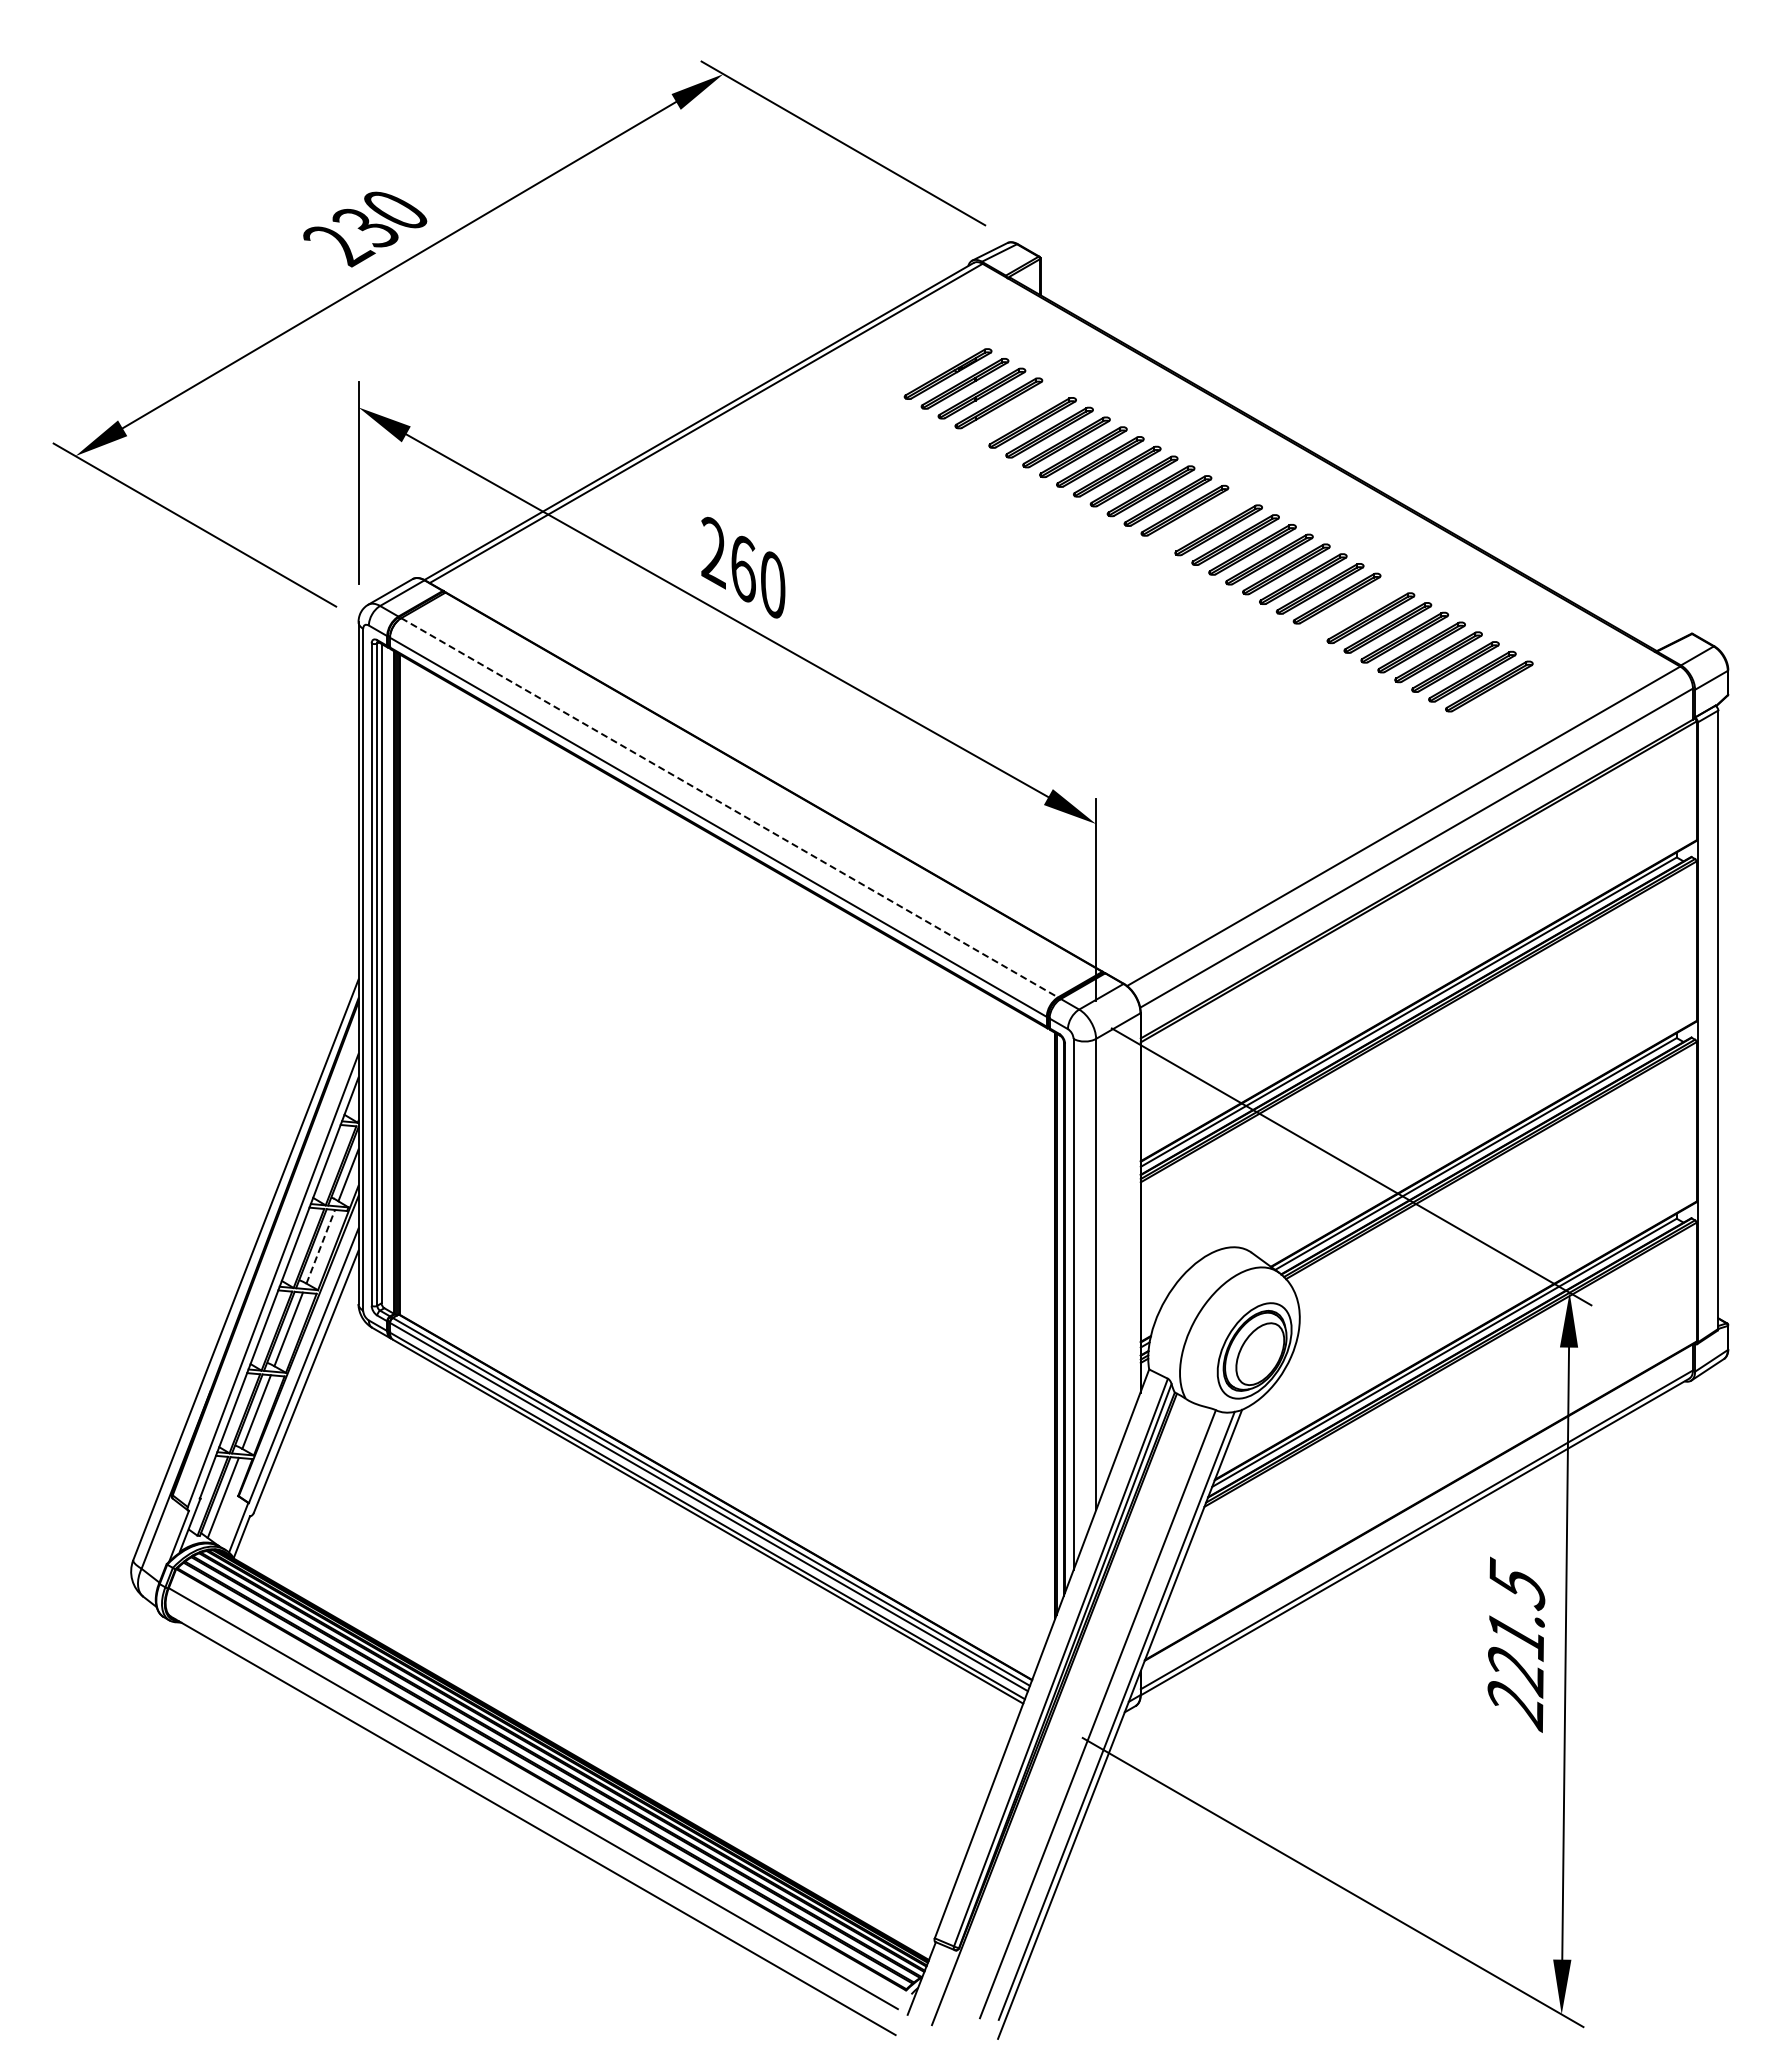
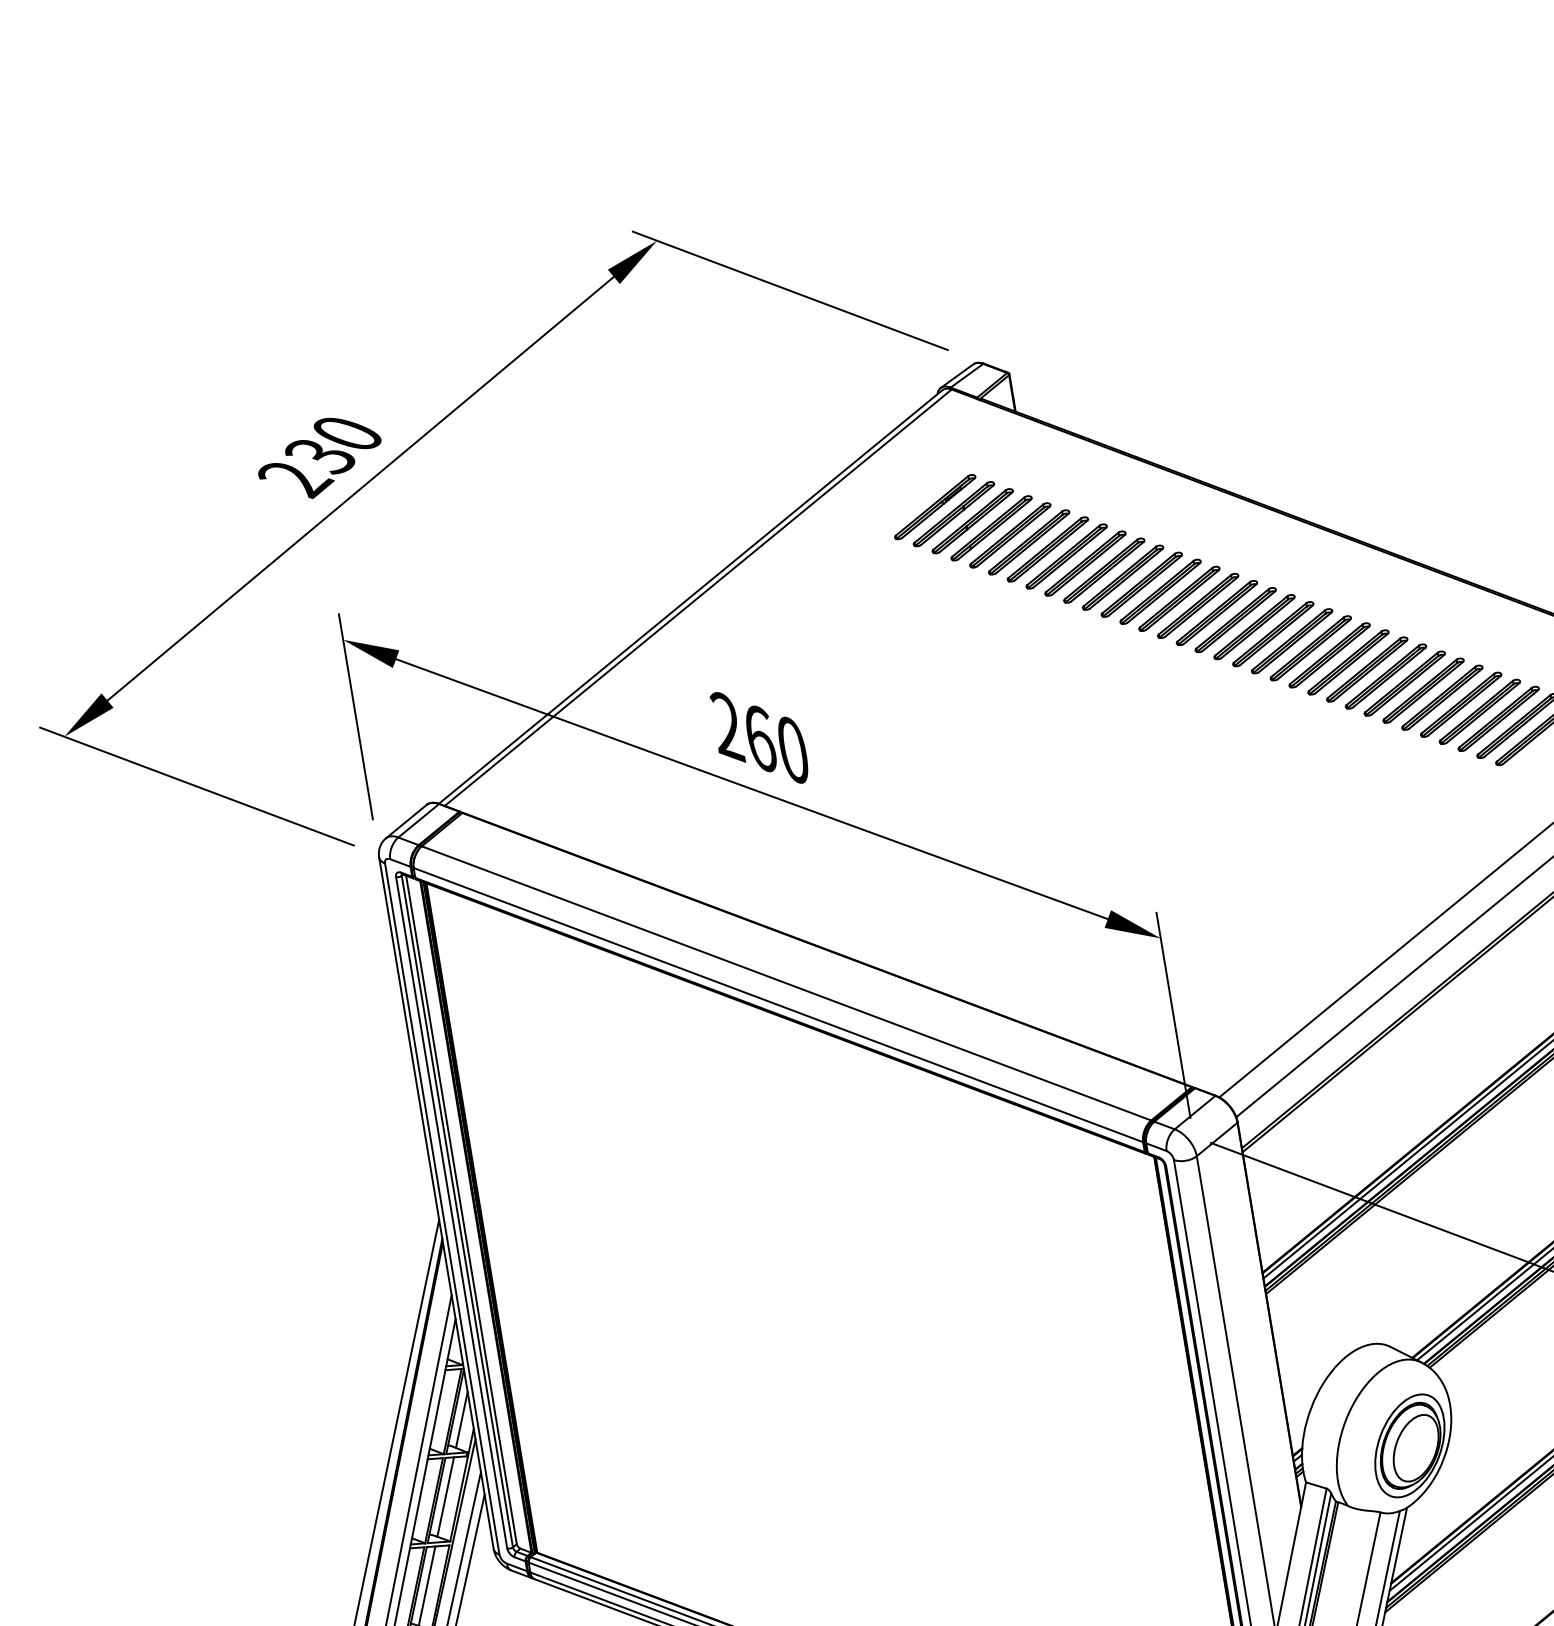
part: (1015, 412) -> (1009, 534), added
part: (1201, 520) -> (1216, 613), added
part: (1353, 608) -> (1385, 676), added
line: (730, 808) -> (787, 983), dashed -> solid
line: (320, 1246) -> (445, 1496), dashed -> solid

